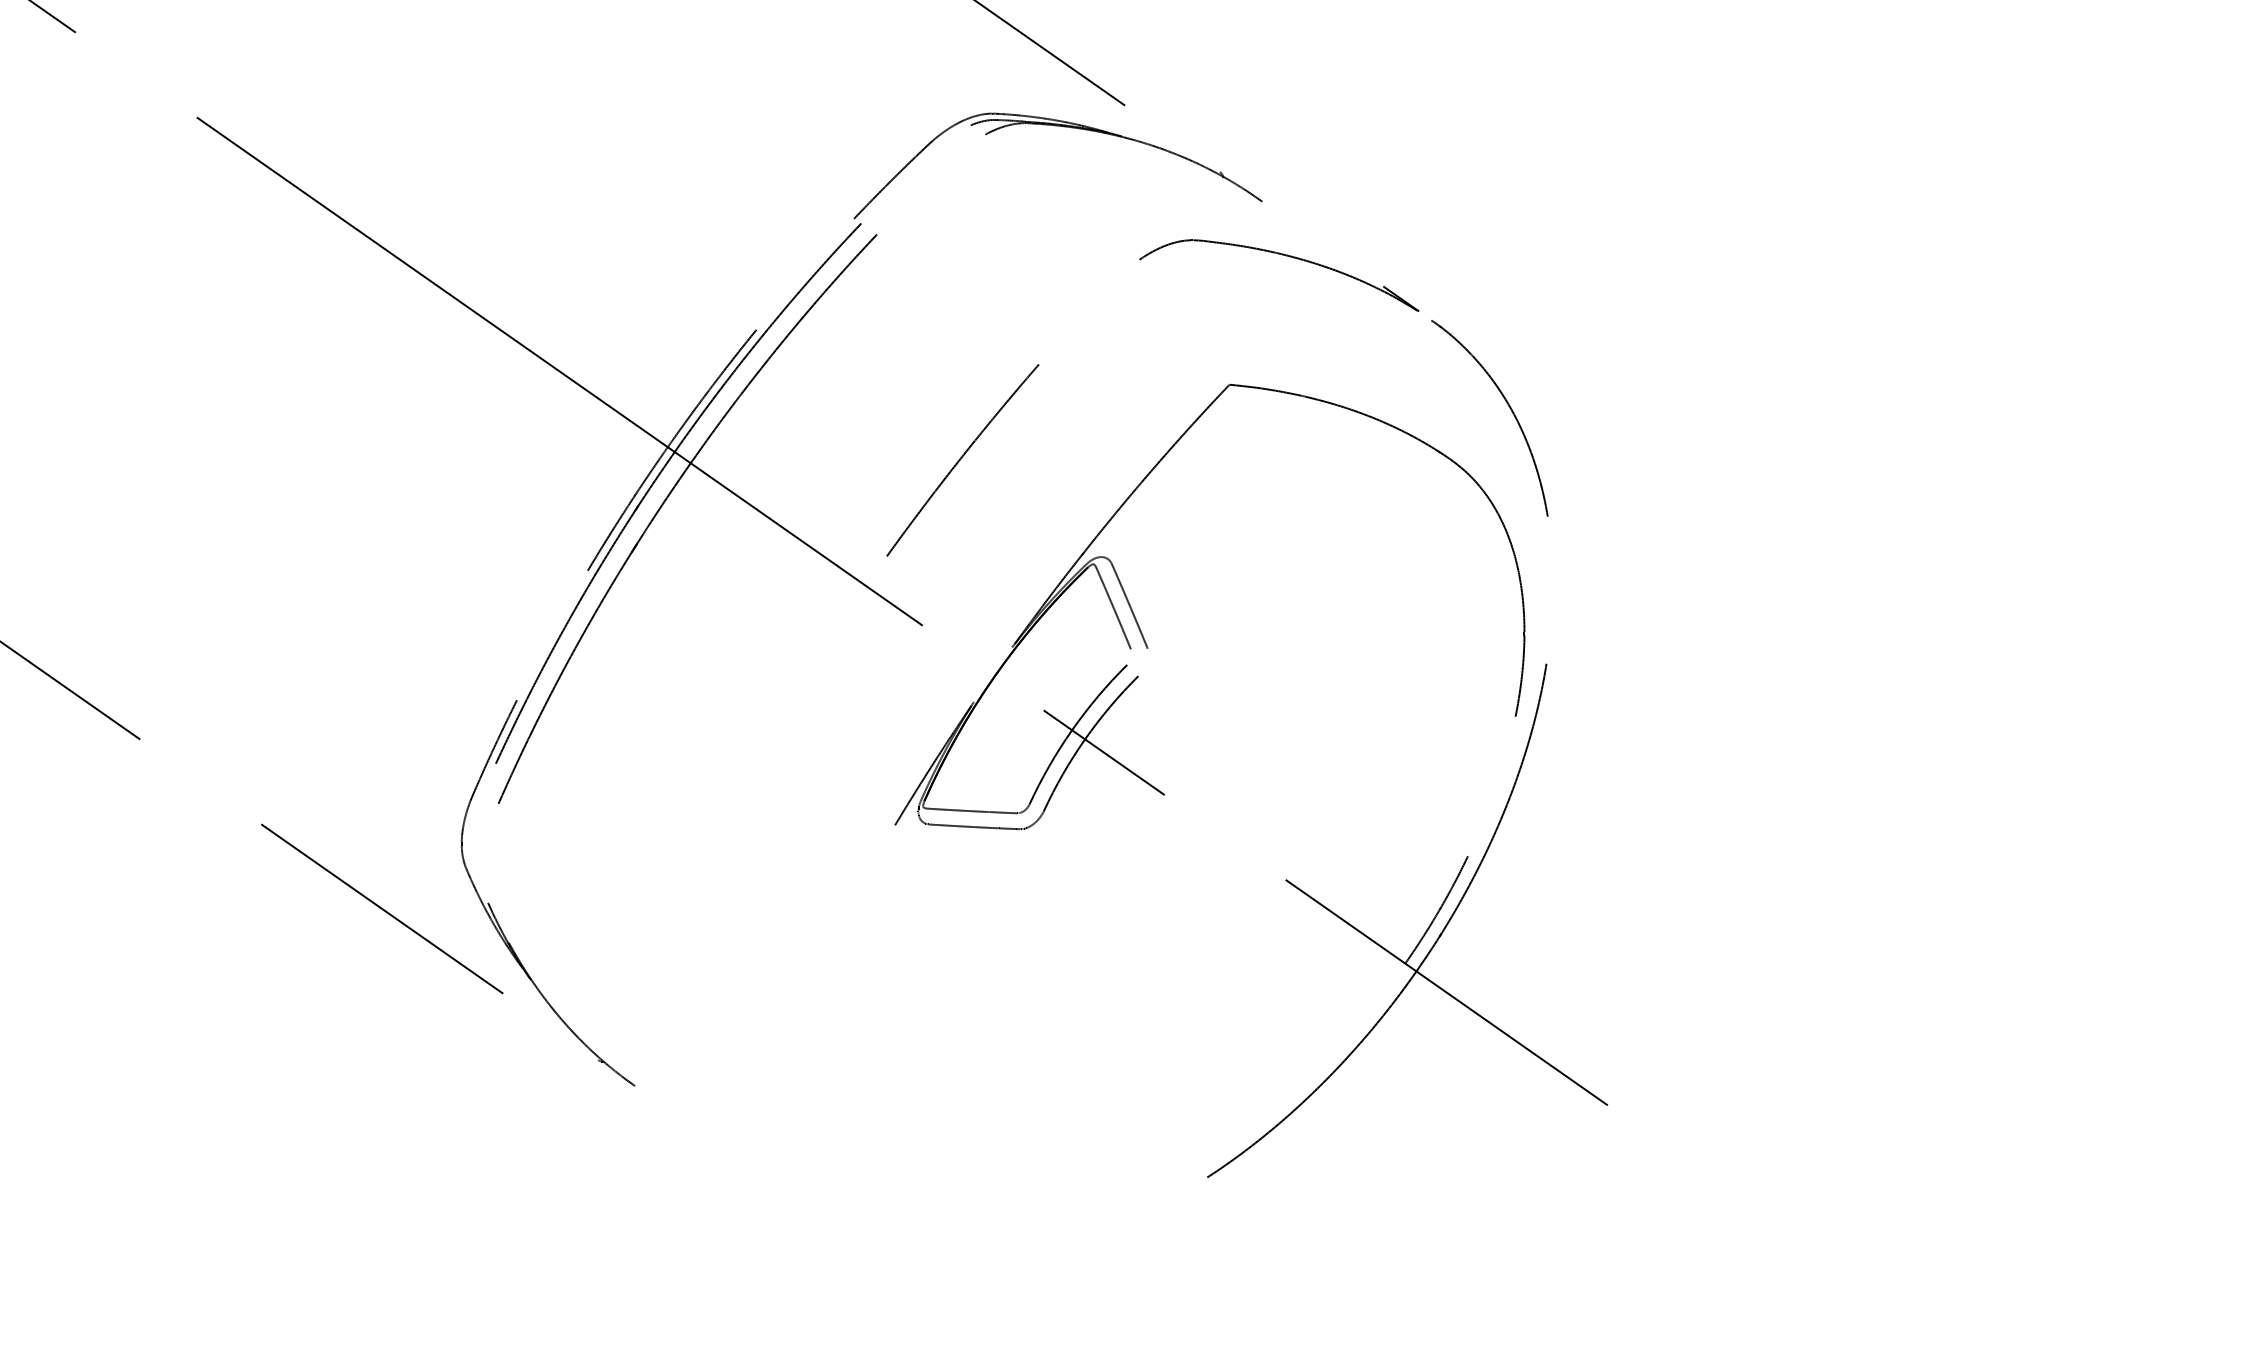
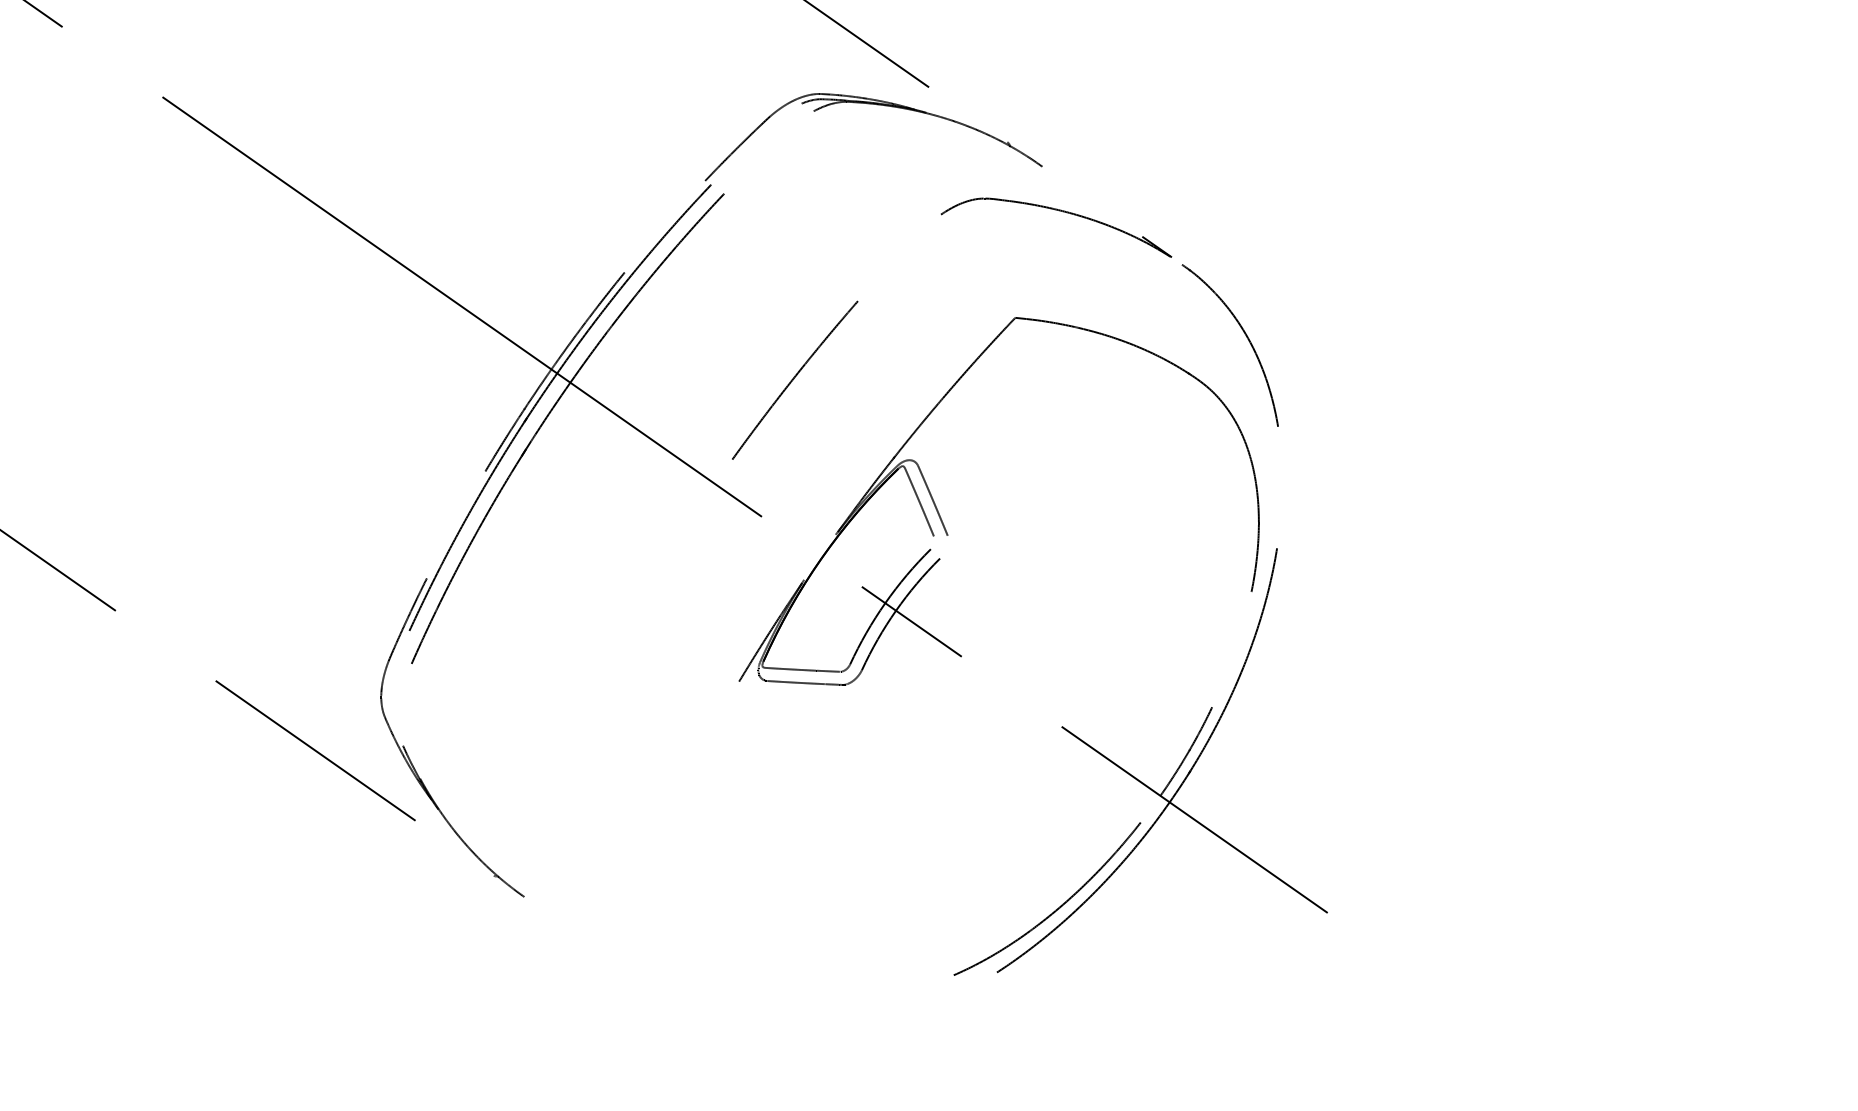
curve: (1279, 1100) -> (1056, 908), added

